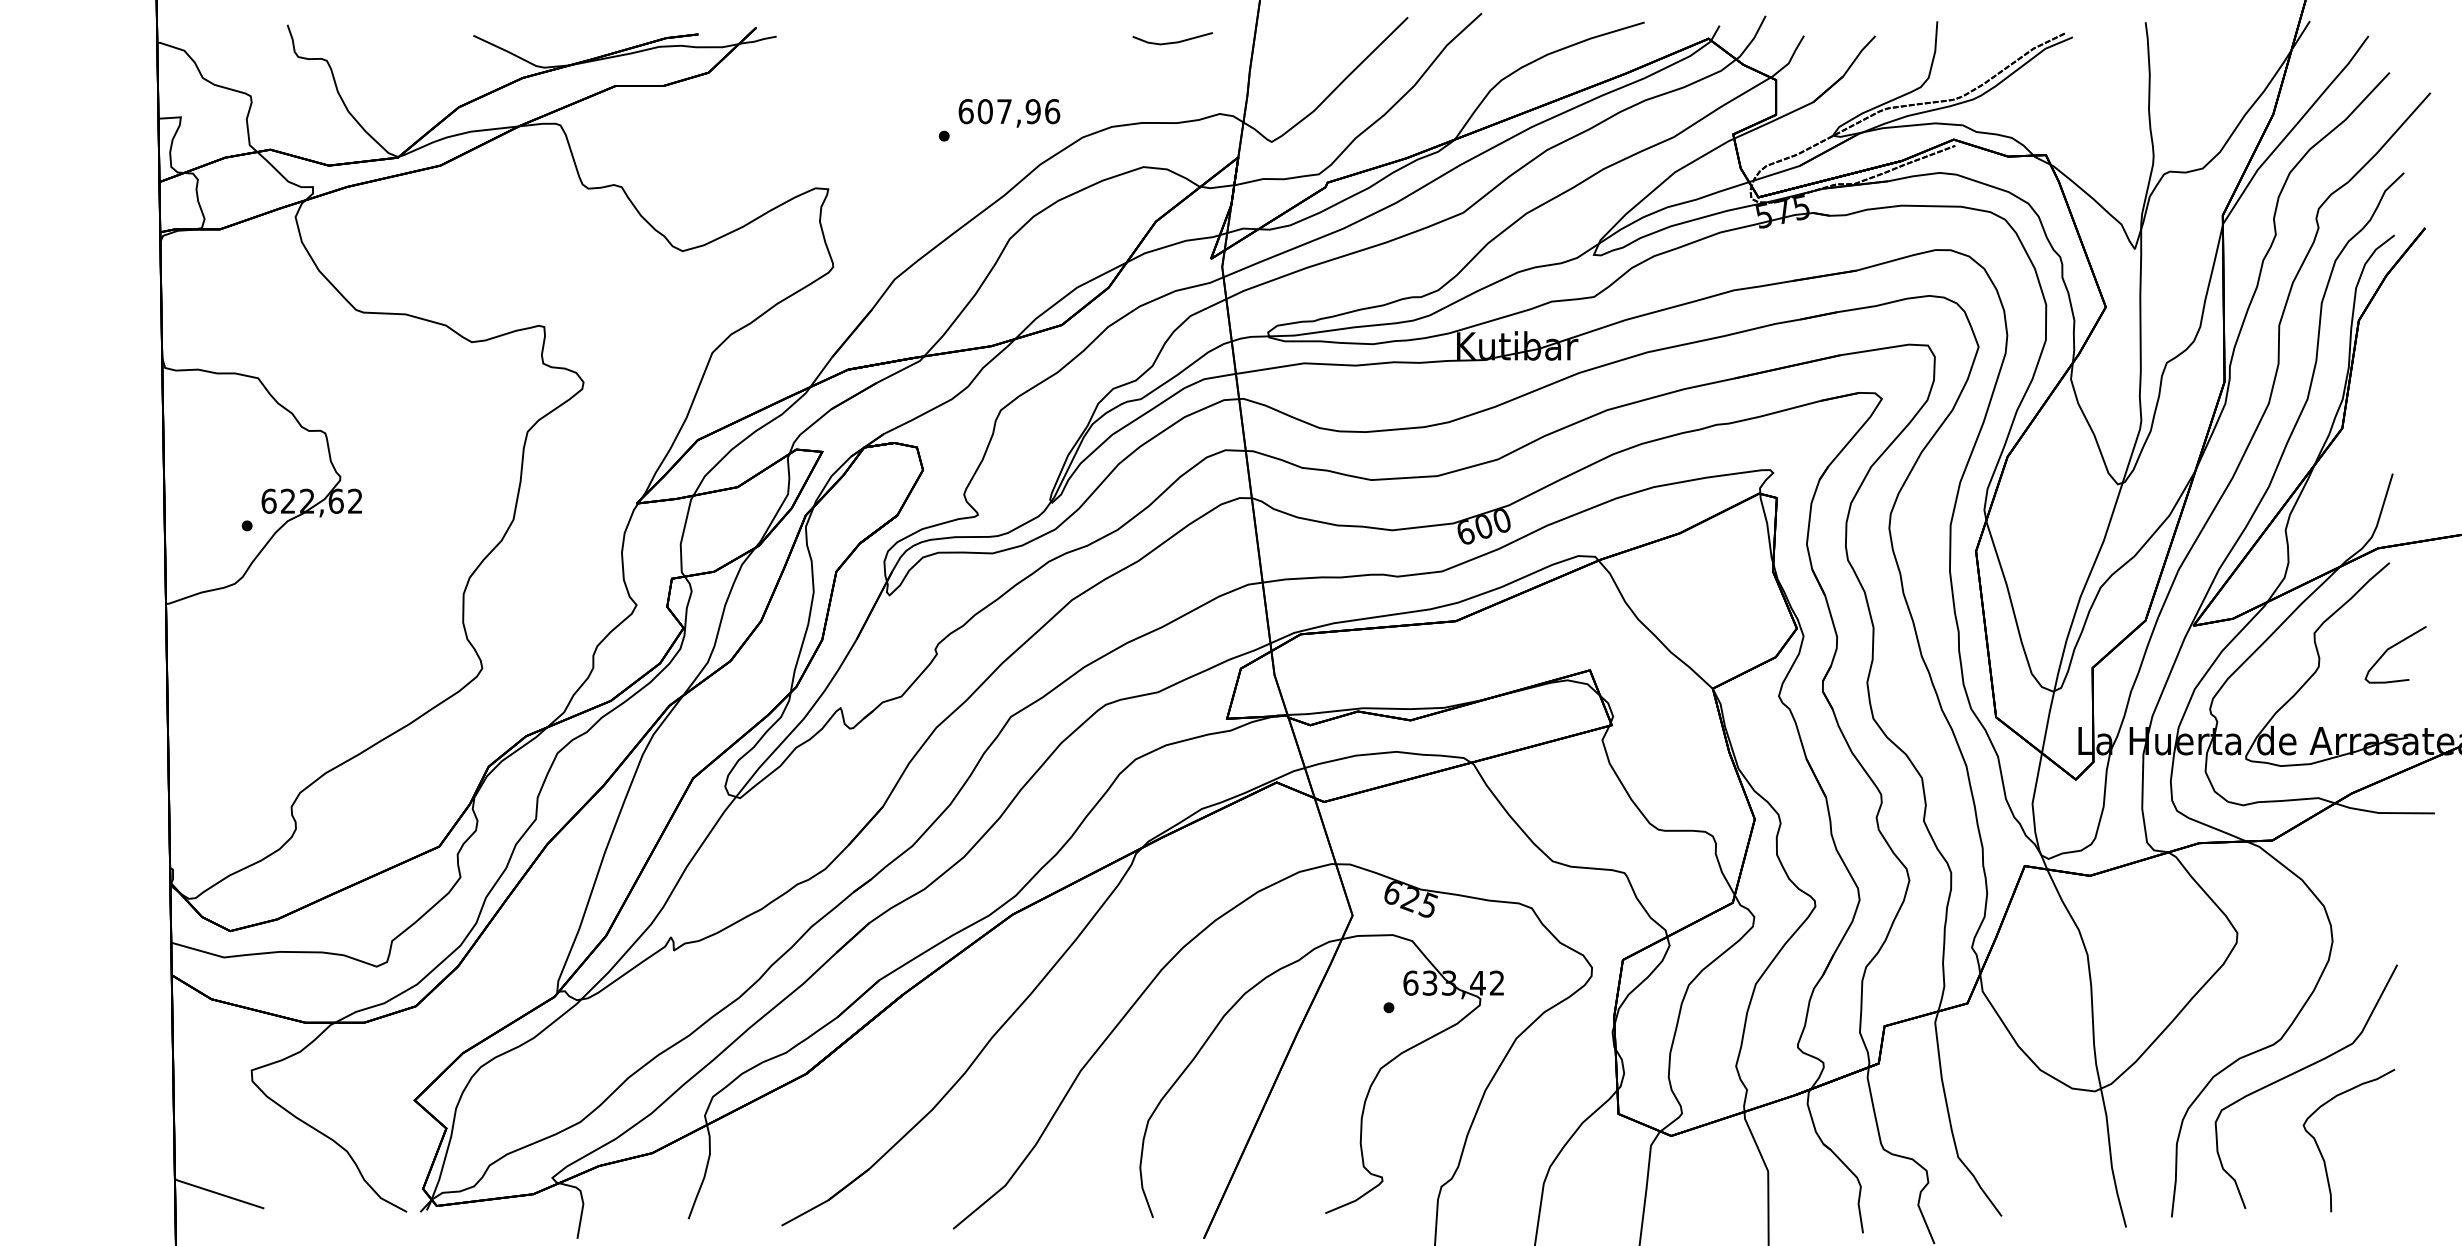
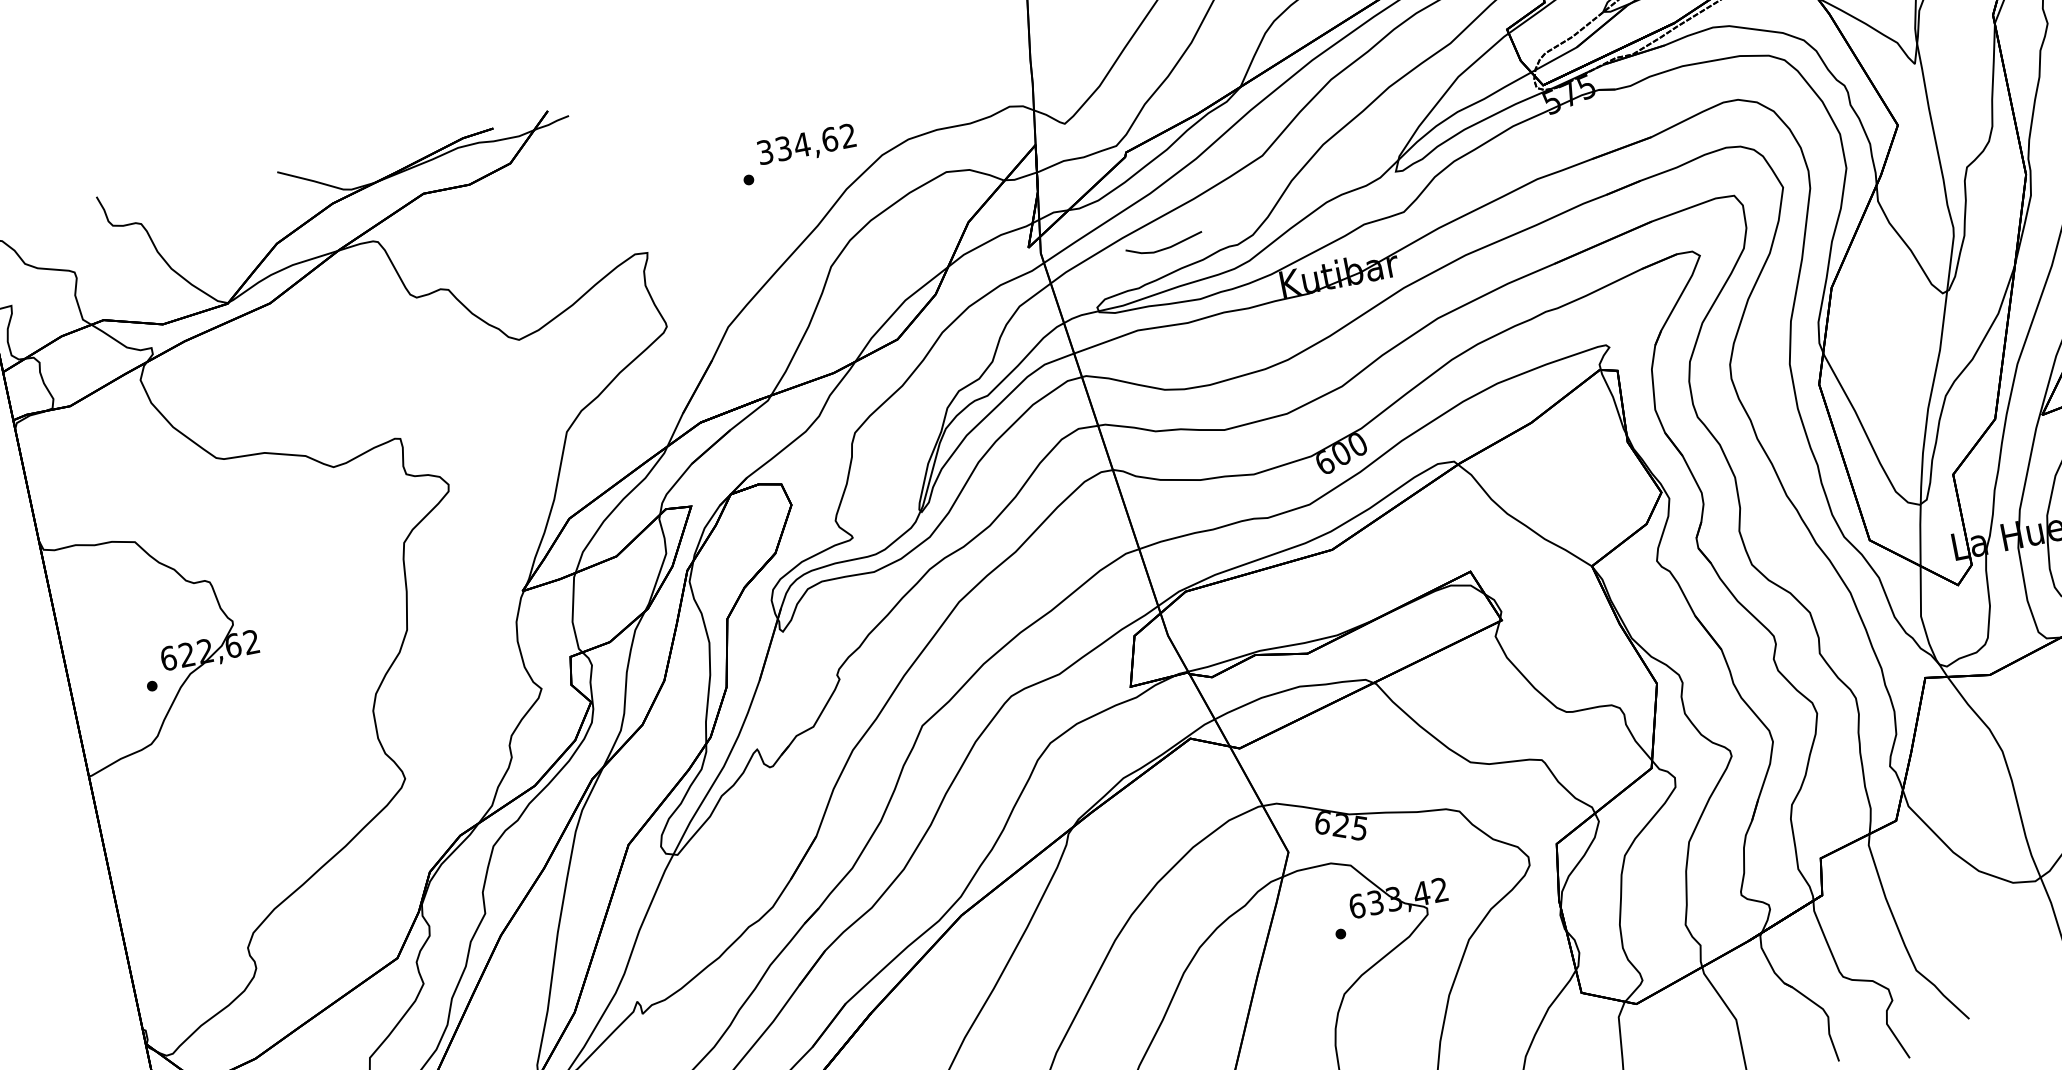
line: (1174, 41) -> (1166, 247), moved
text: (1009, 111) -> (806, 143), 607,96 -> 334,62

